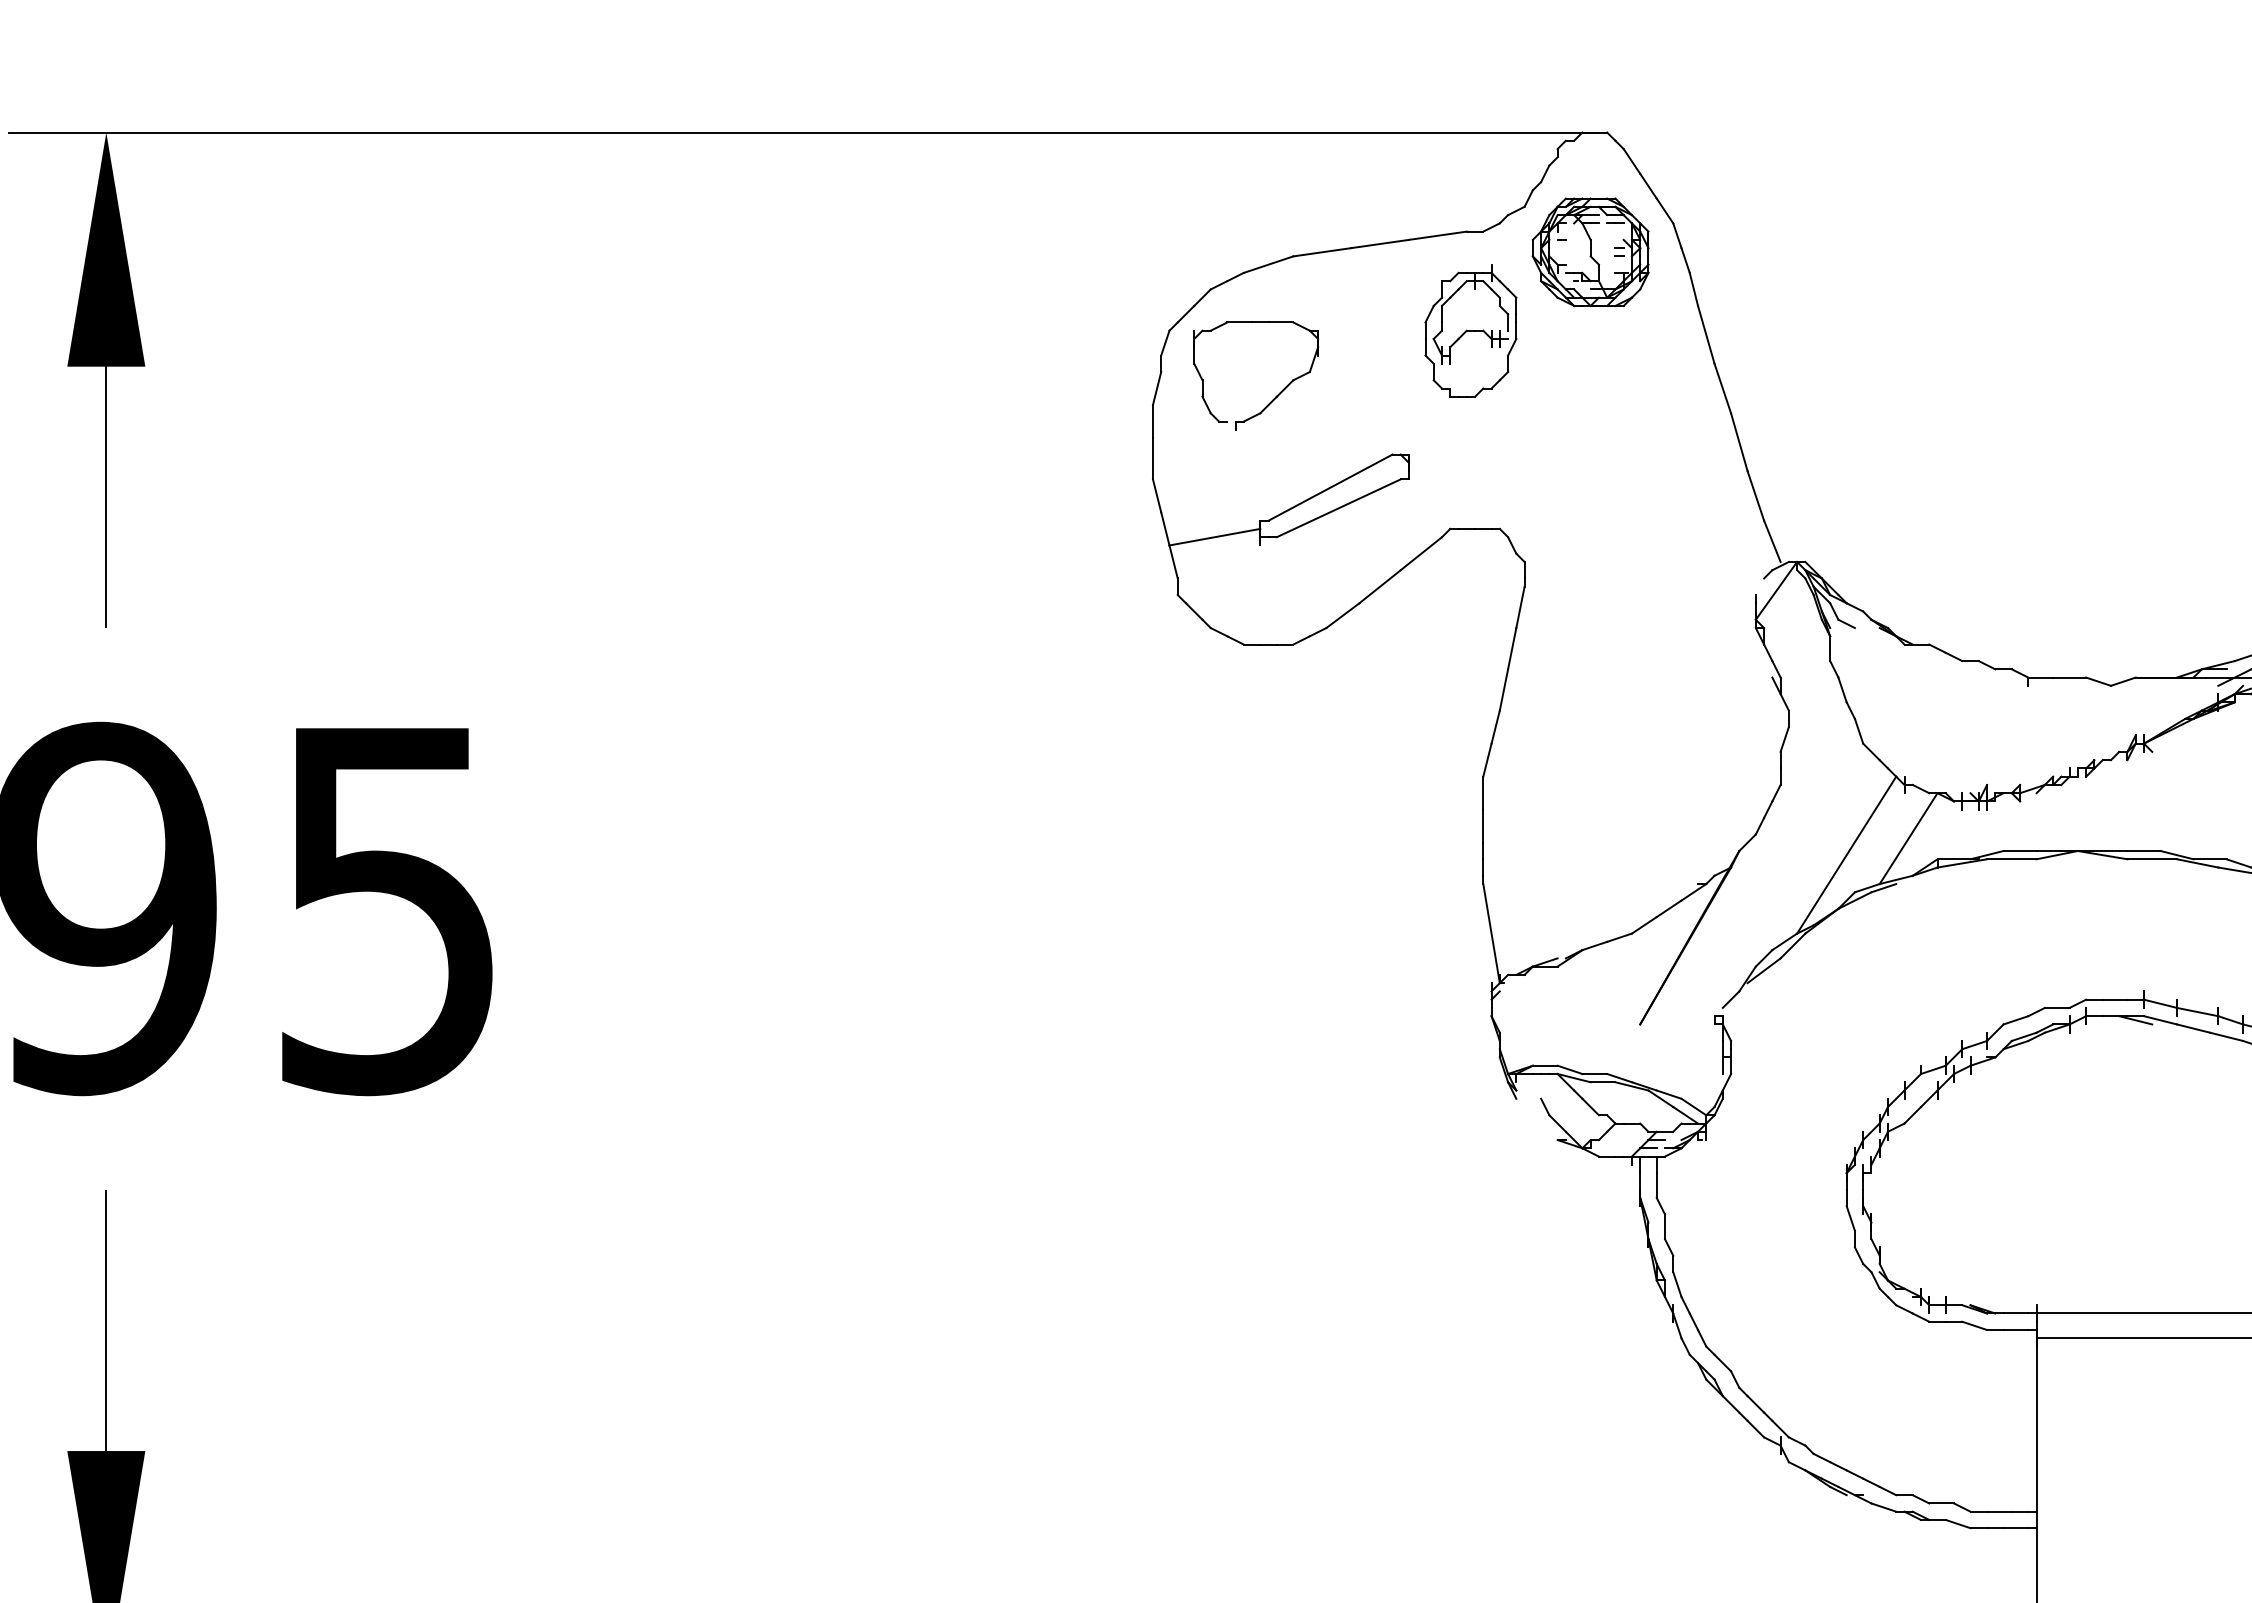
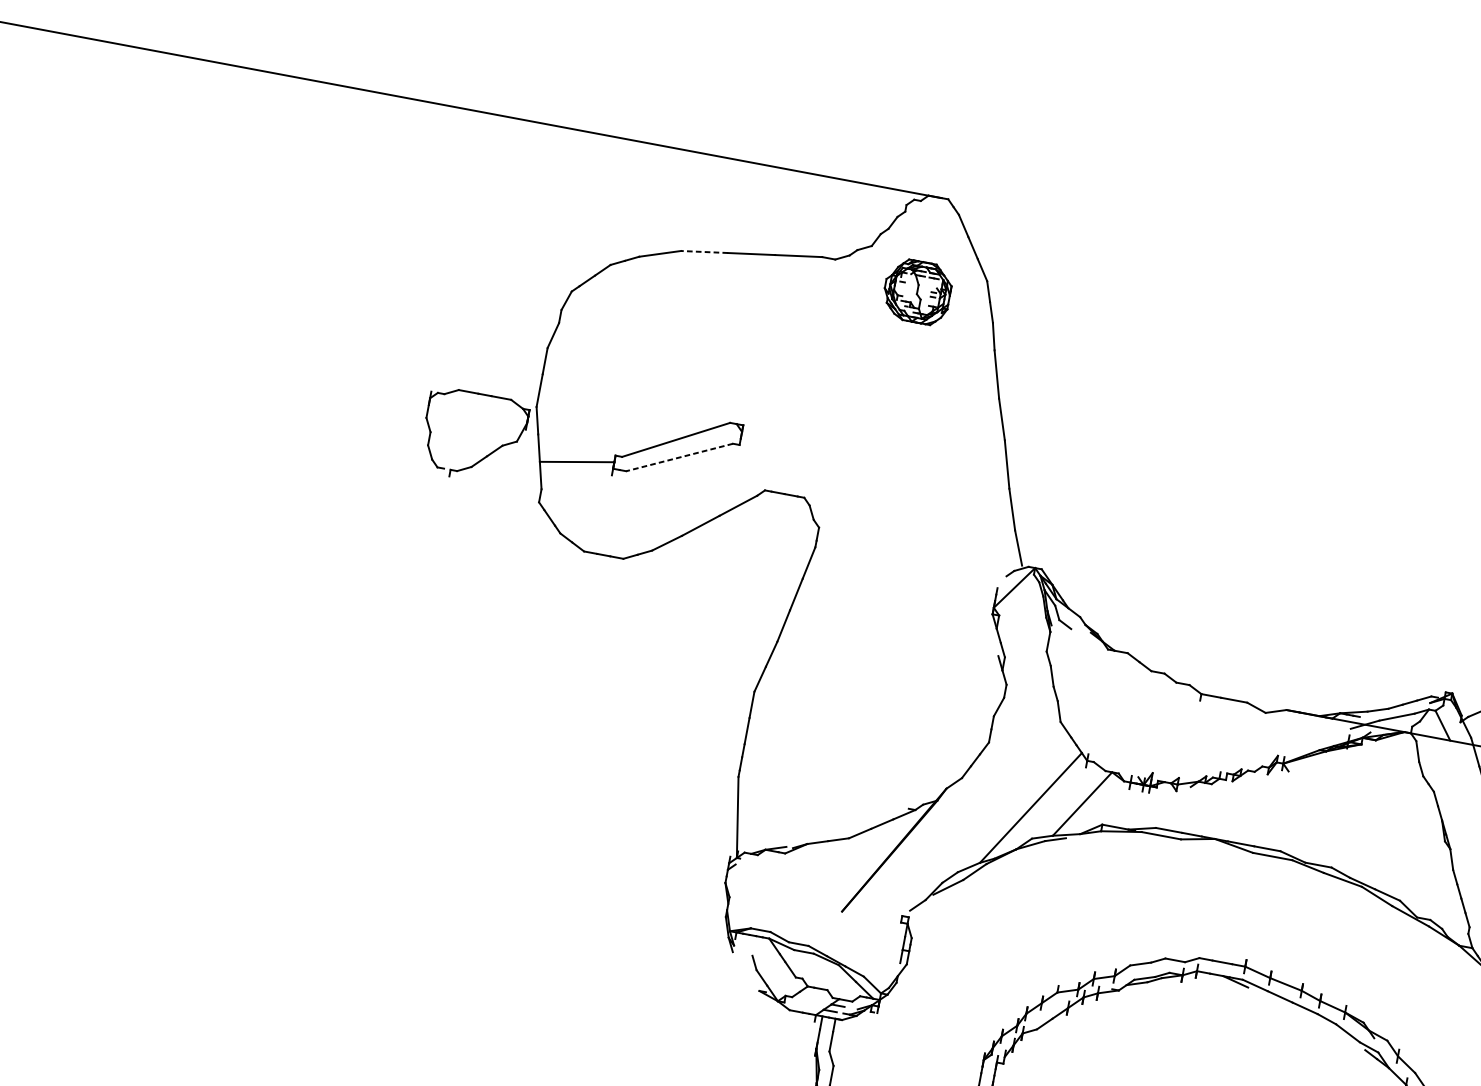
line: (1321, 252) -> (703, 252), solid -> dashed
part: (1590, 252) -> (917, 292), size x0.7
part: (1470, 330) -> (810, 336), removed
part: (1276, 395) -> (486, 455), moved
line: (1338, 508) -> (679, 457), solid -> dashed

